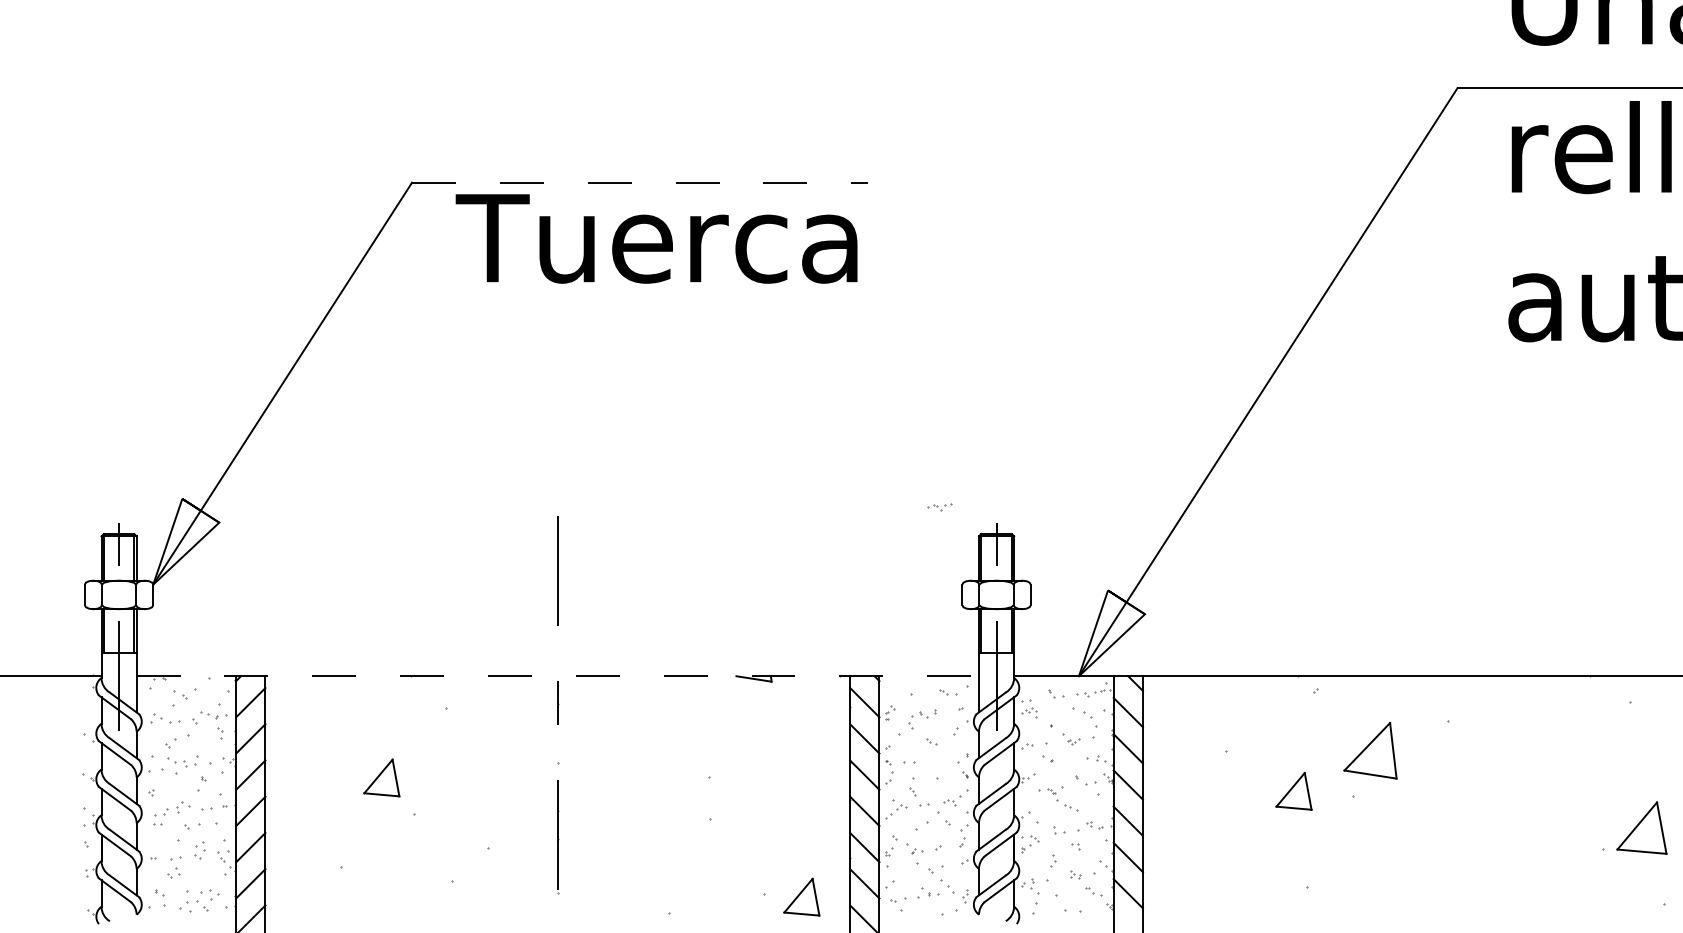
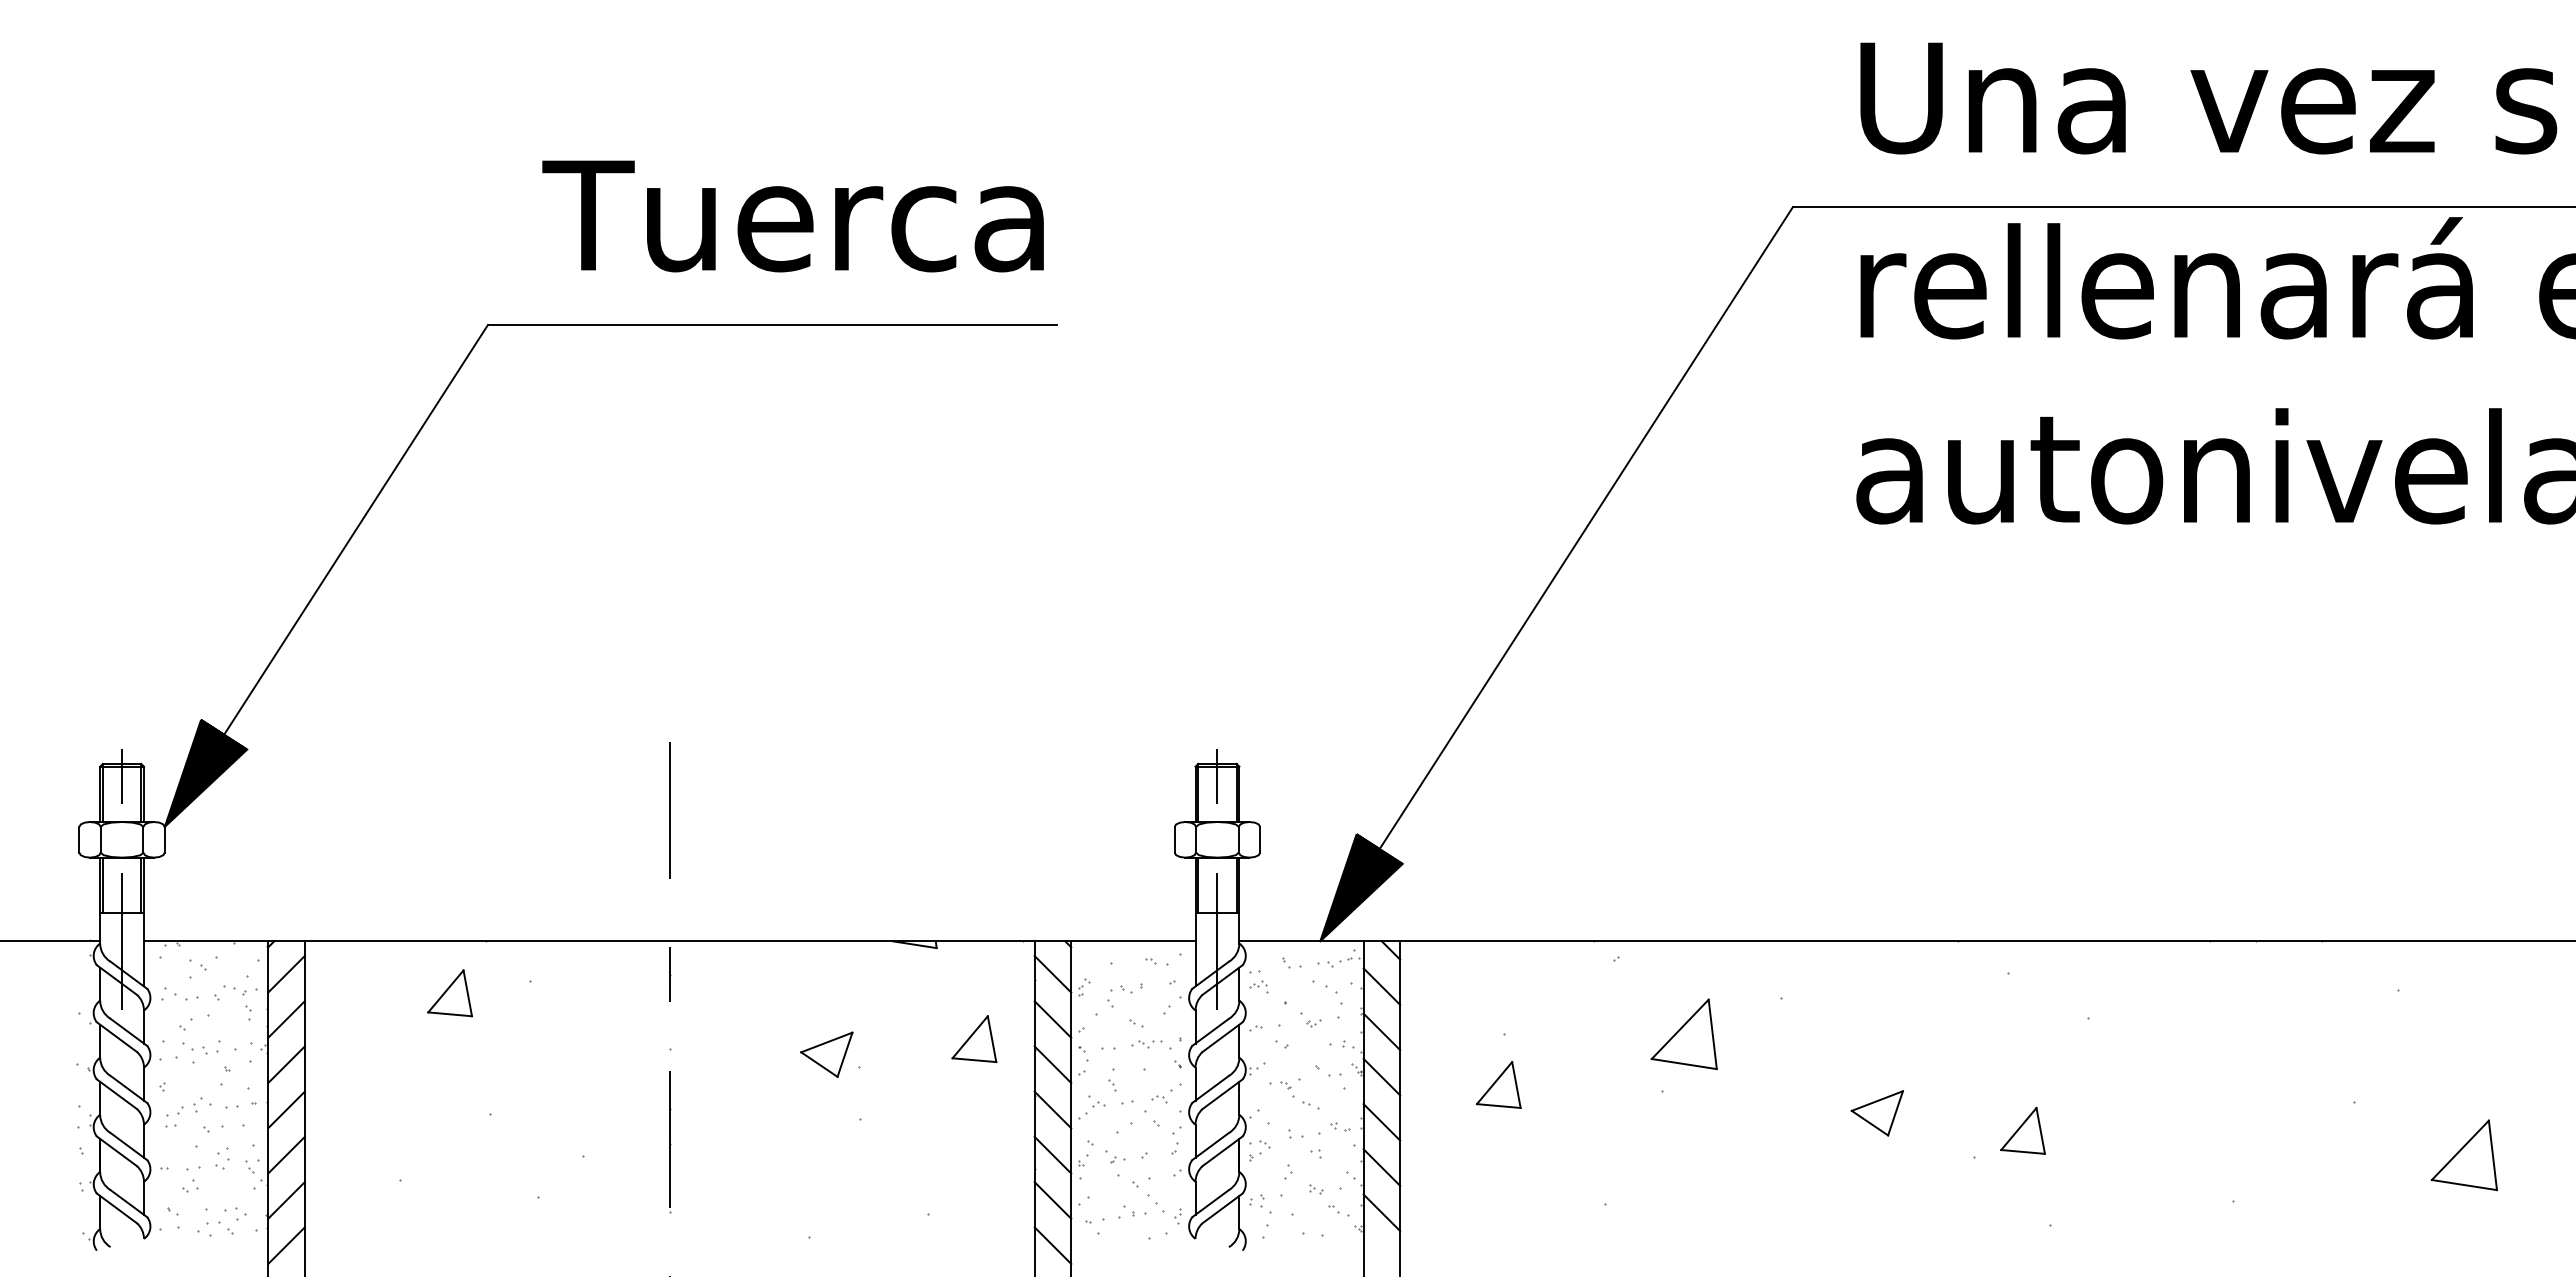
line: (640, 182) -> (772, 325), dashed -> solid
text: (656, 239) -> (792, 216), moved
part: (939, 507) -> (1146, 1044), moved
fill: (185, 541) -> (205, 772), added
fill: (1111, 633) -> (1361, 887), added
line: (557, 676) -> (669, 941), dashed -> solid
part: (683, 766) -> (826, 1054), added
part: (381, 778) -> (449, 993), moved
part: (1293, 790) -> (1498, 1084), moved
part: (1524, 814) -> (1876, 1113), added
part: (1641, 827) -> (2022, 1130), size x0.71
part: (801, 896) -> (974, 1038), moved

